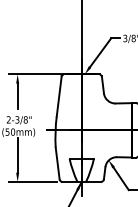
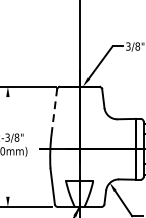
line: (17, 95) -> (7, 110), removed
line: (59, 96) -> (54, 111), solid -> dashed
line: (17, 154) -> (7, 176), removed

